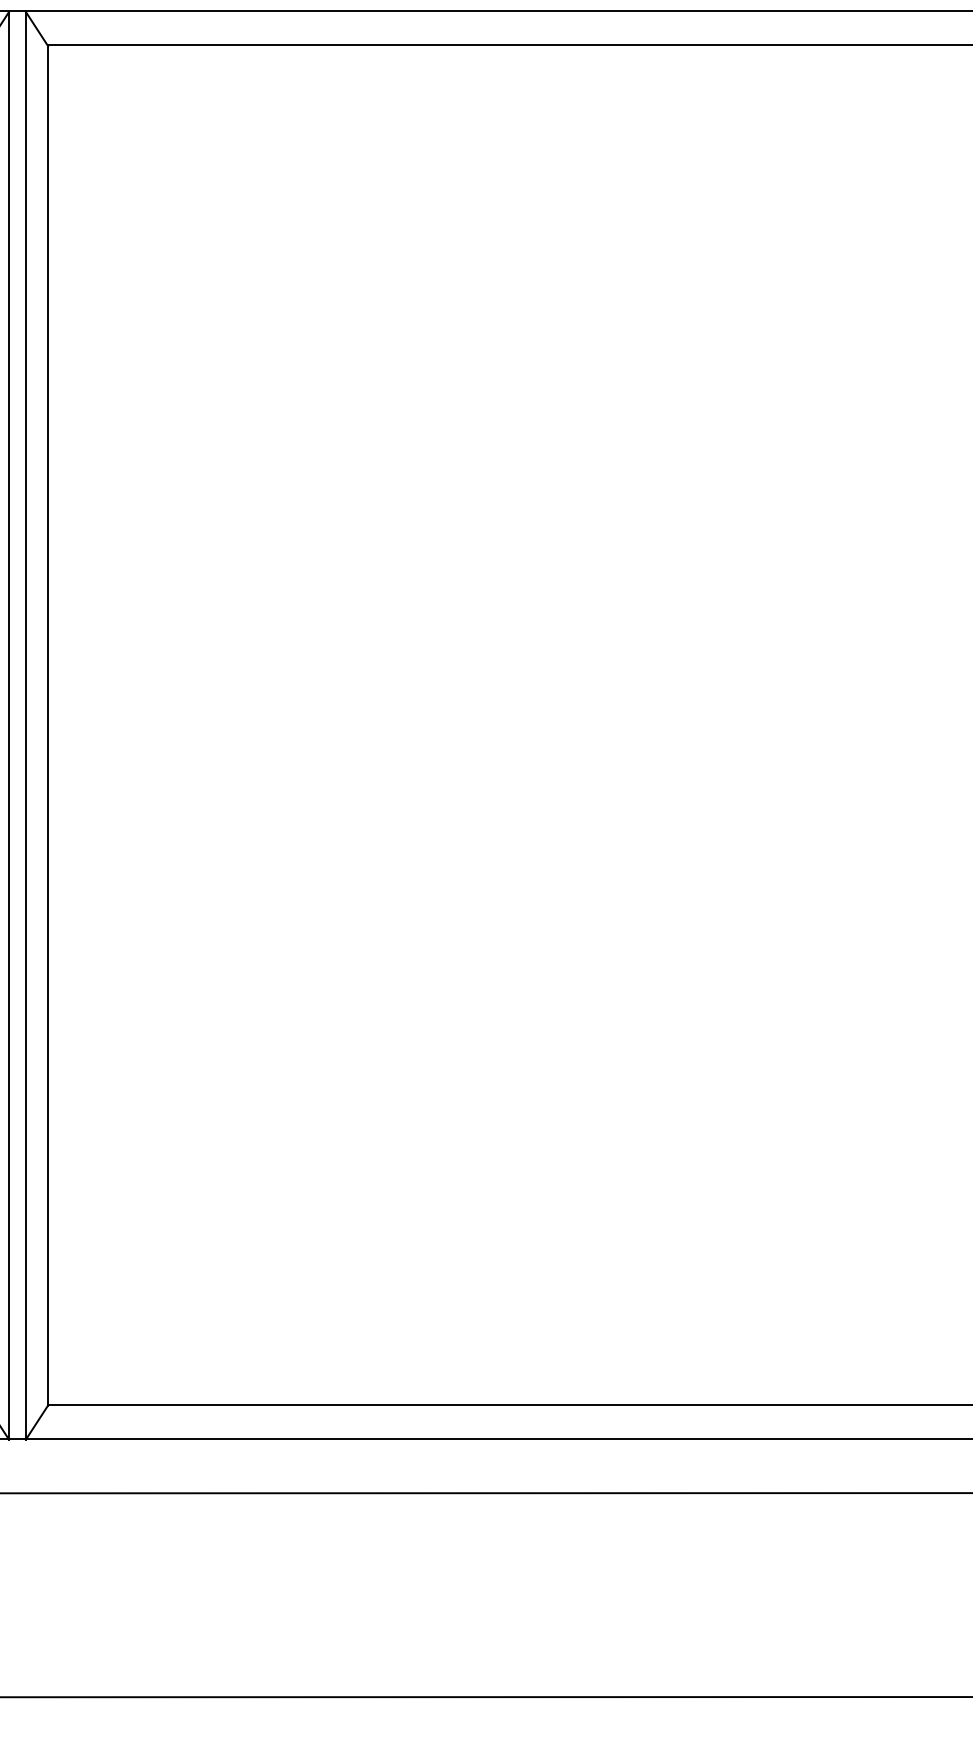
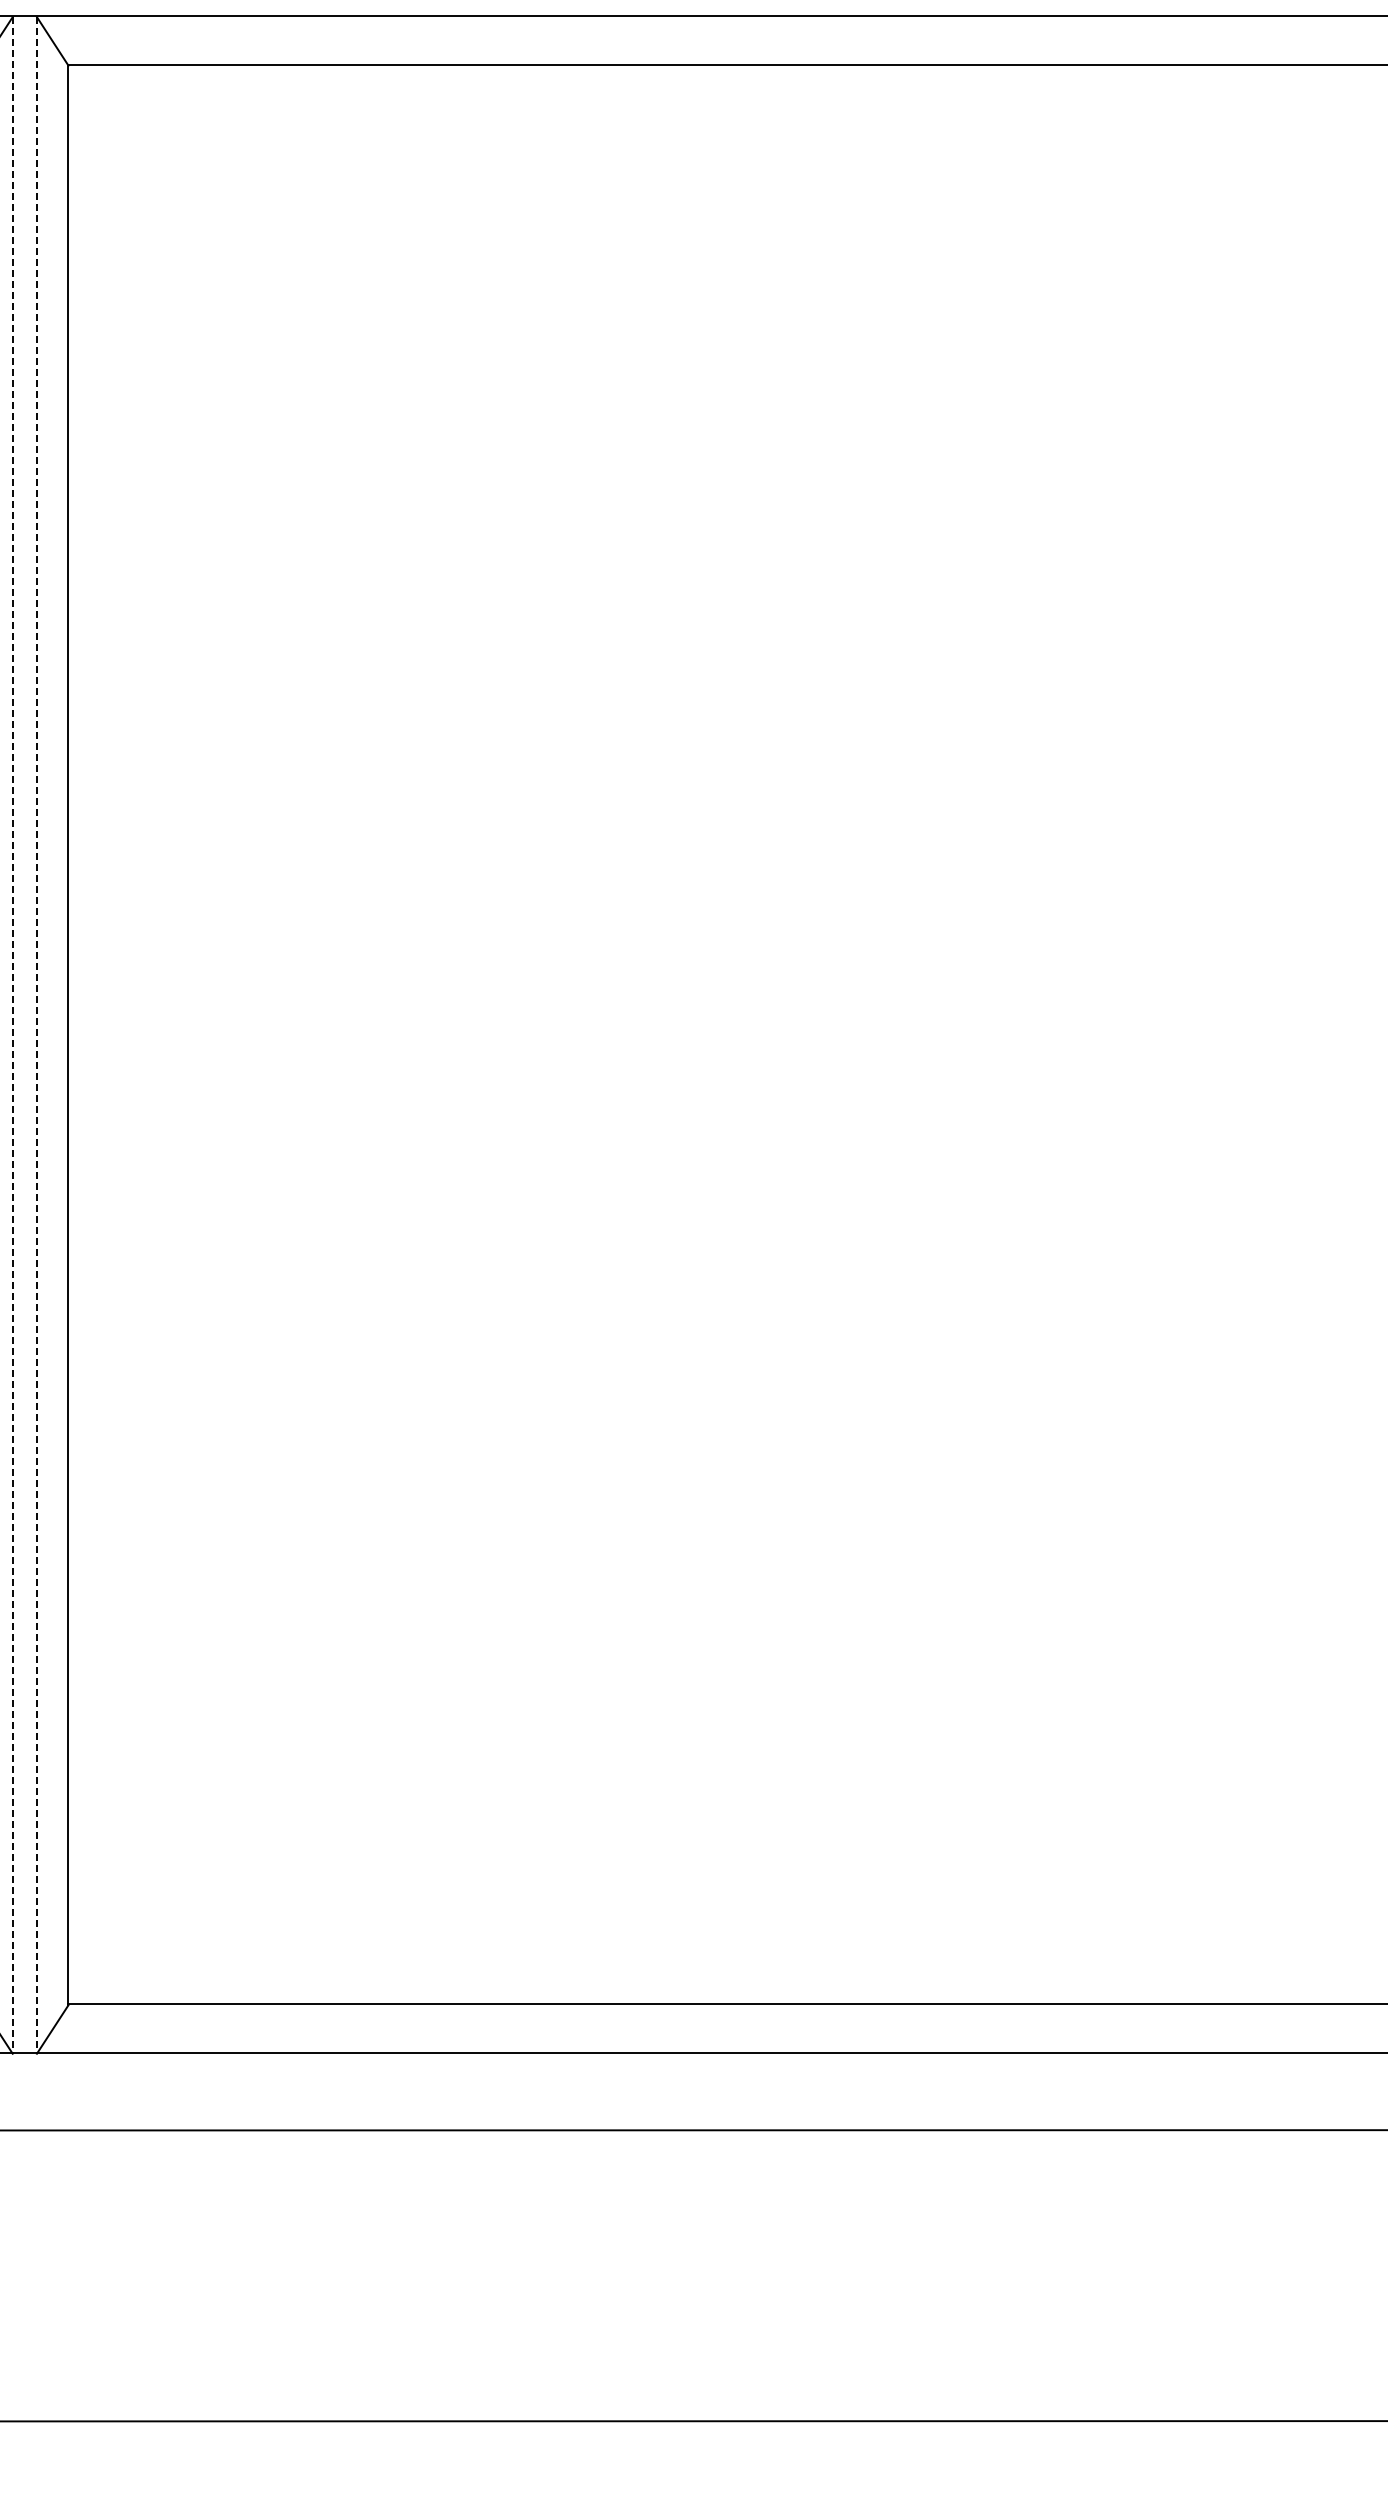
line: (8, 725) -> (12, 1035), solid -> dashed
line: (25, 725) -> (36, 1035), solid -> dashed

